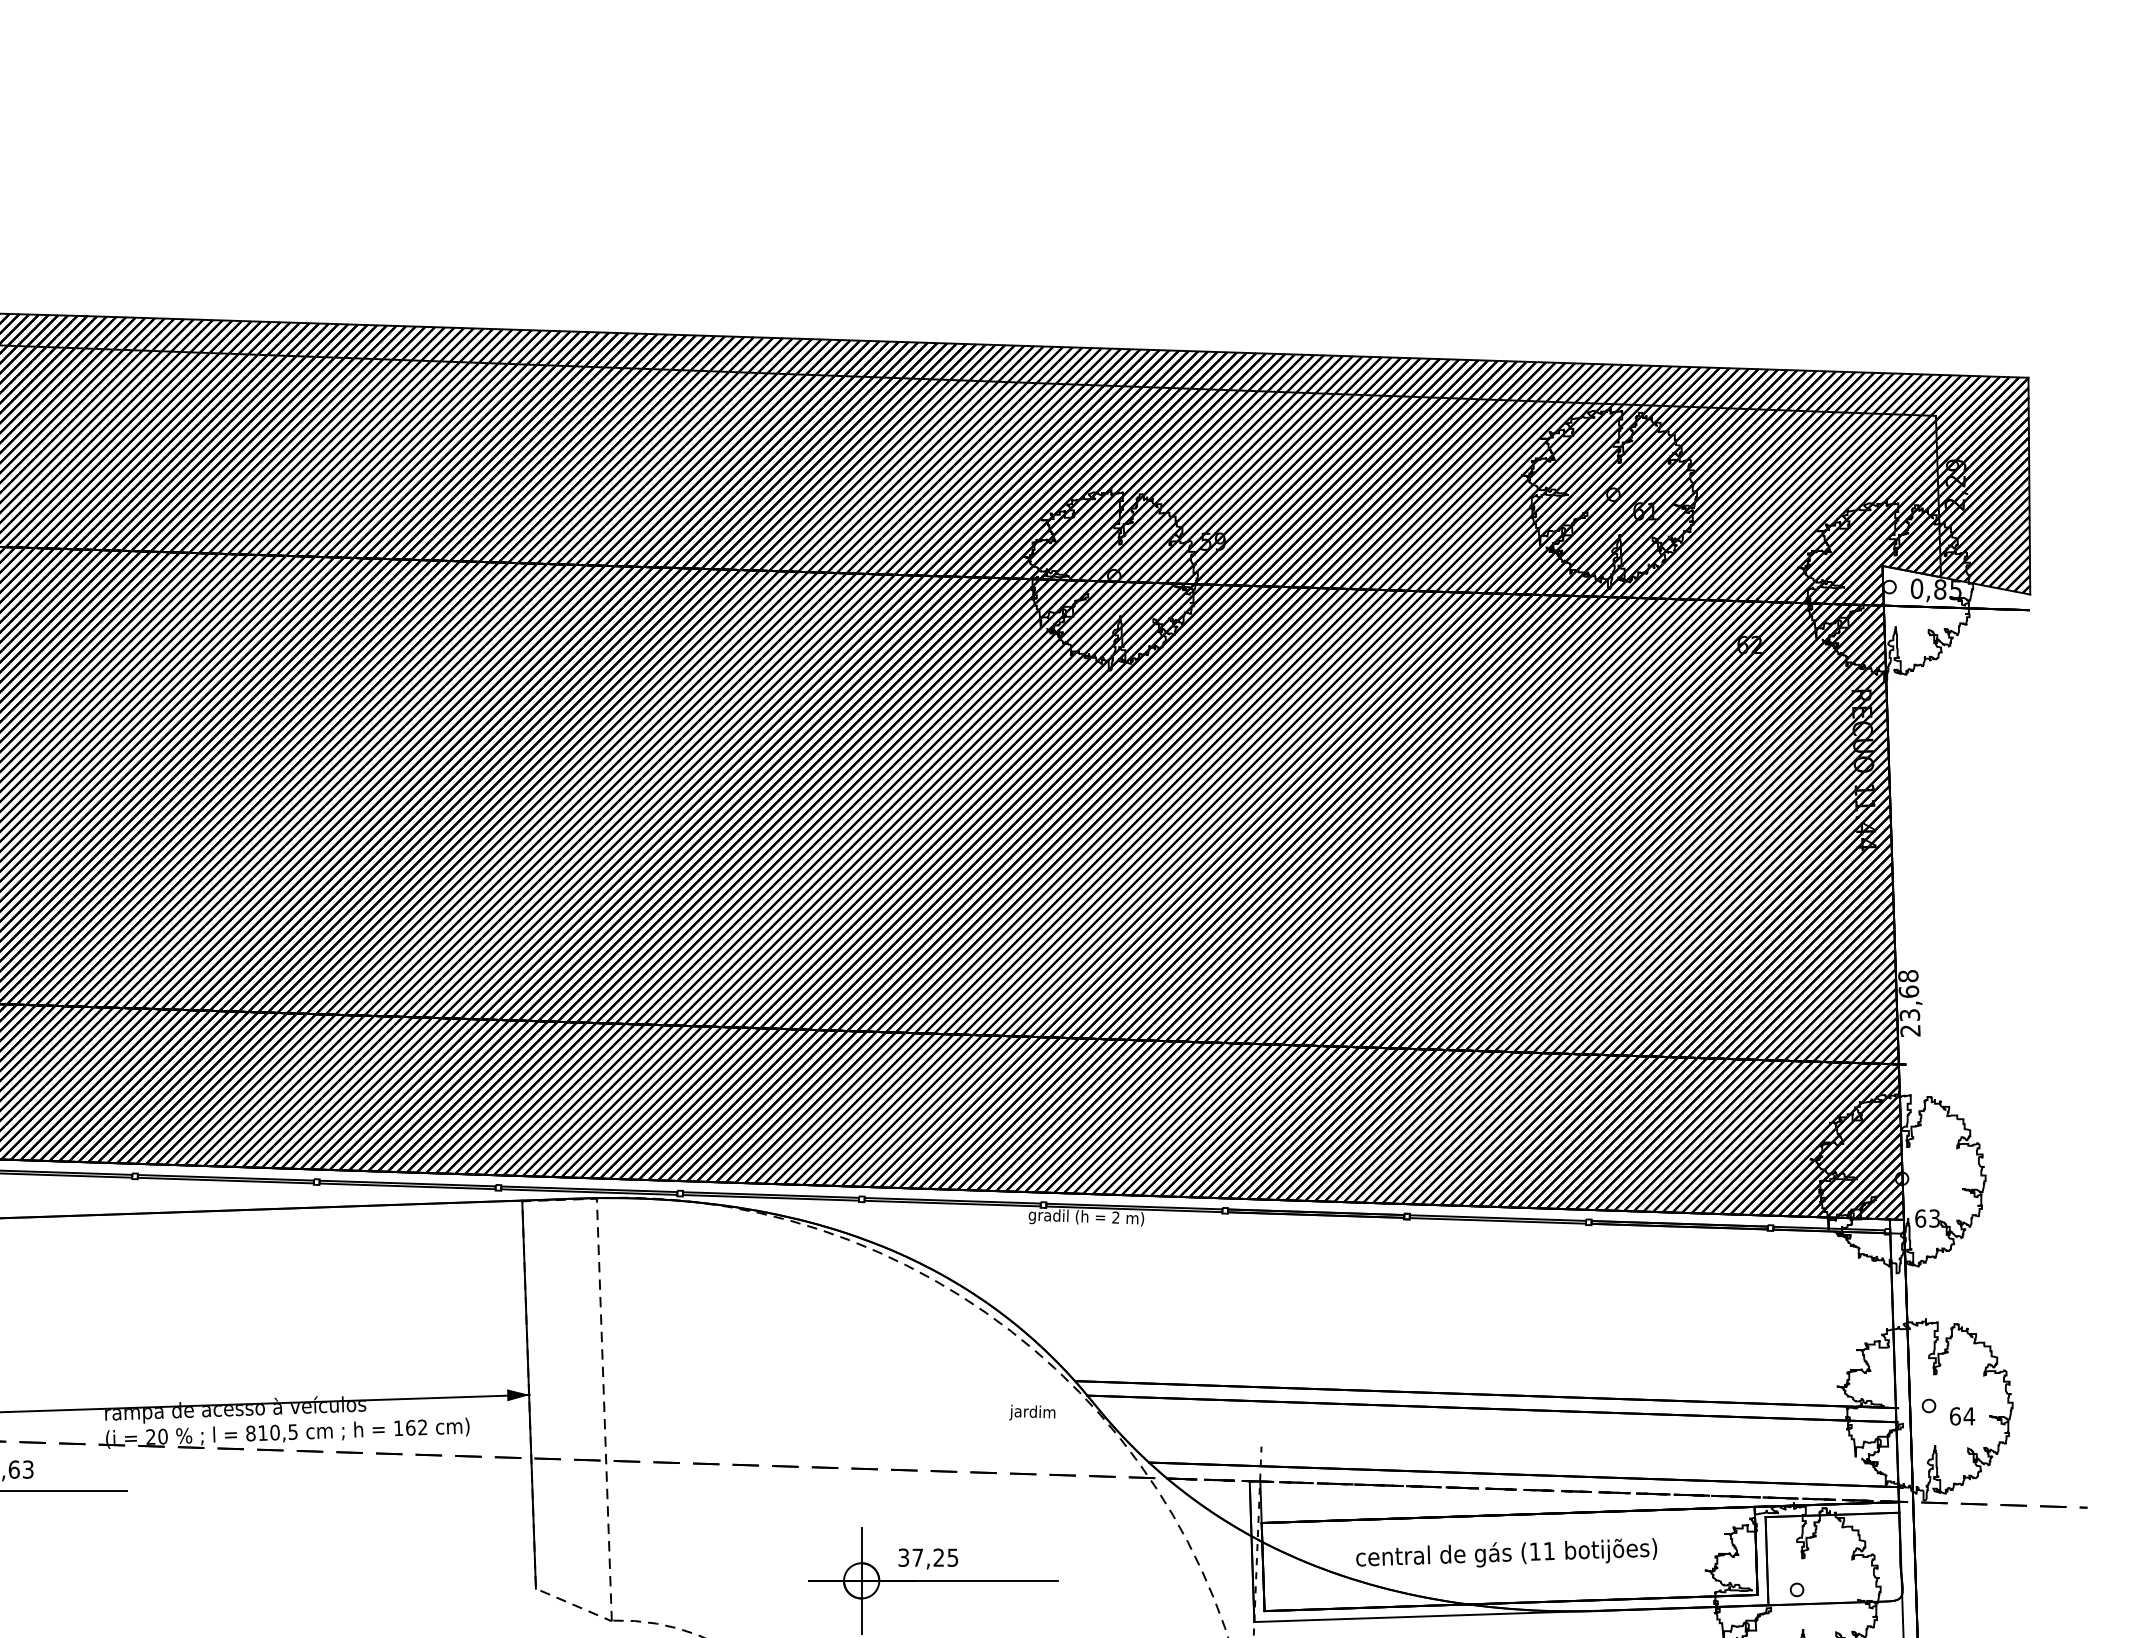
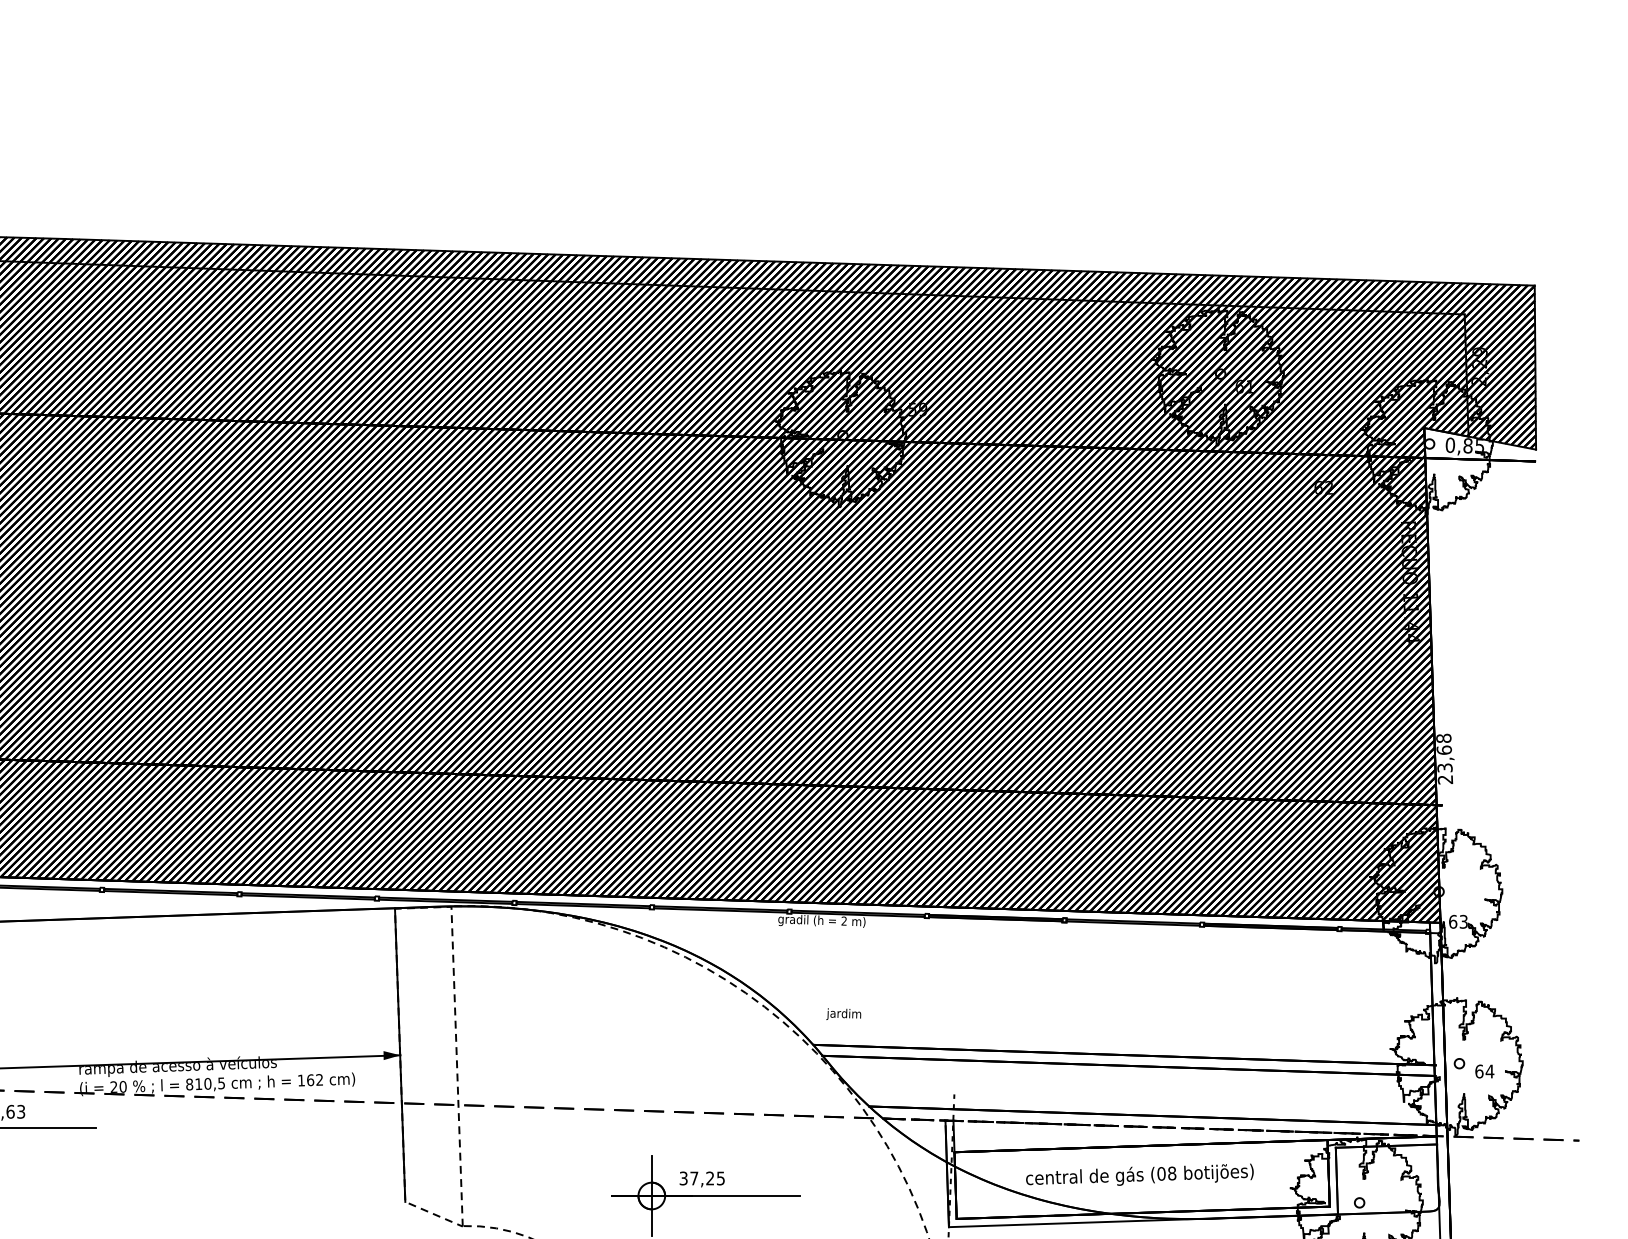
text: (1032, 1412) -> (843, 1014), moved
text: (1541, 1551) -> (1166, 1173), (11 -> (08

